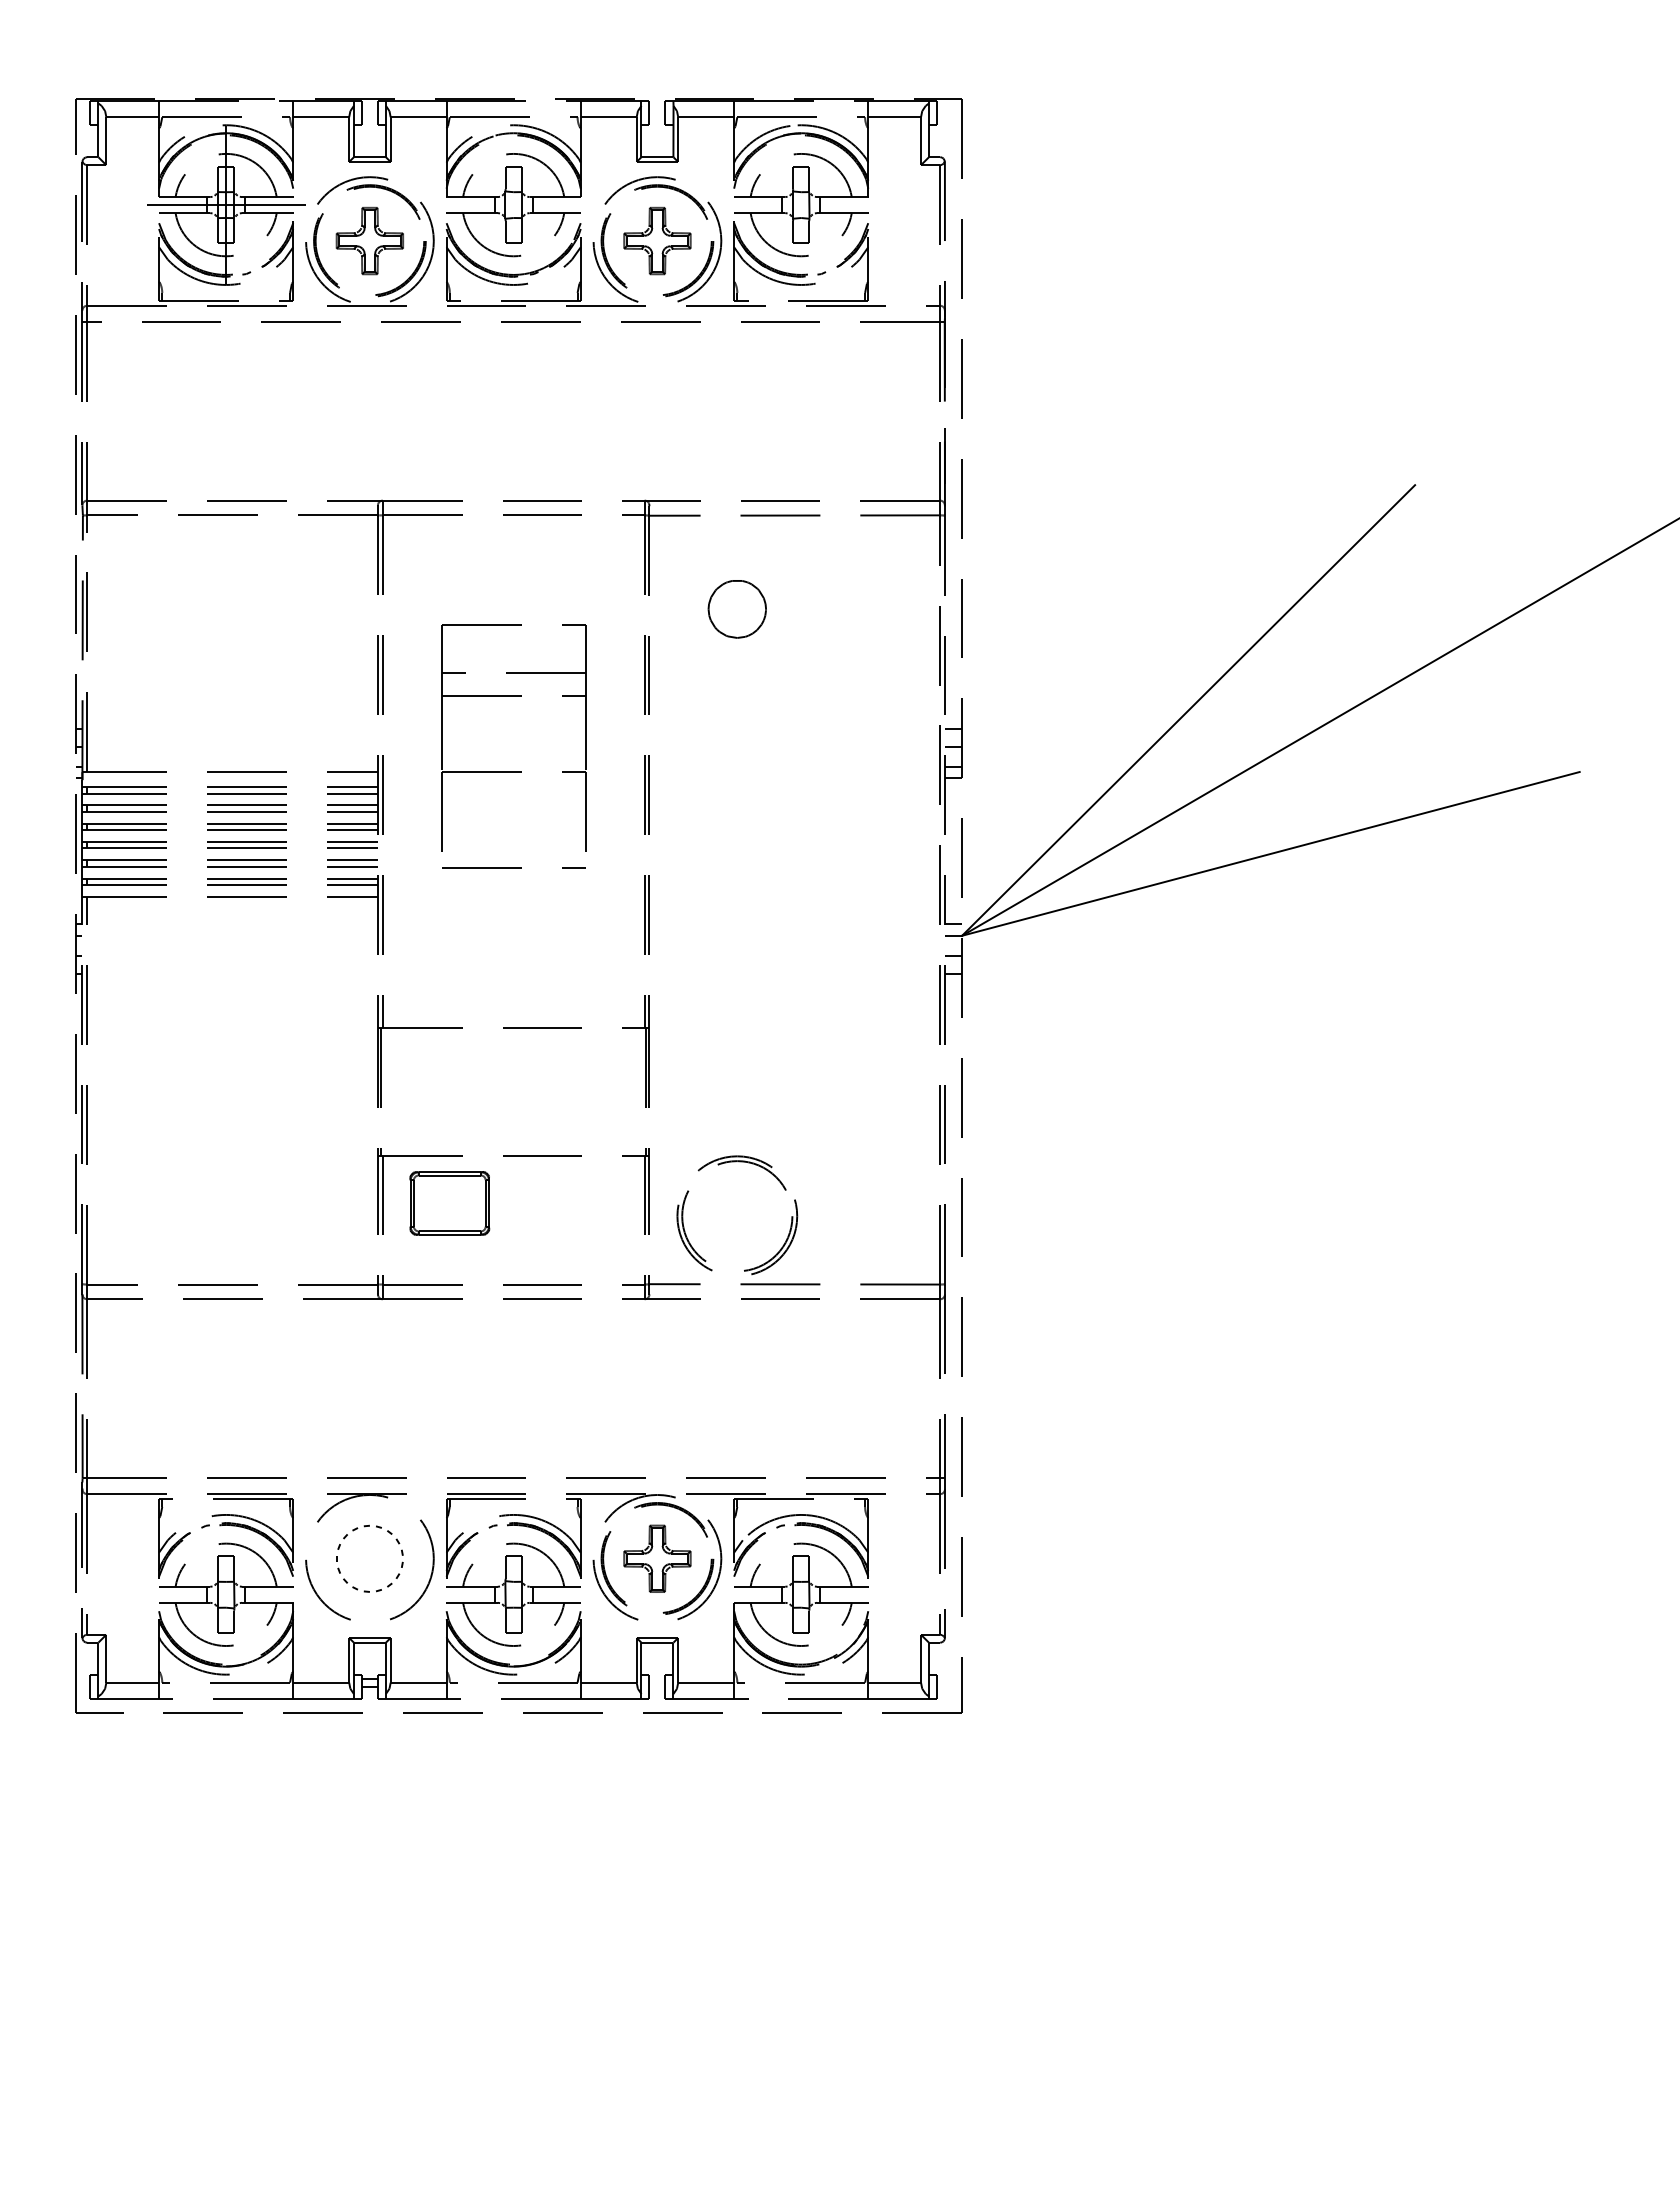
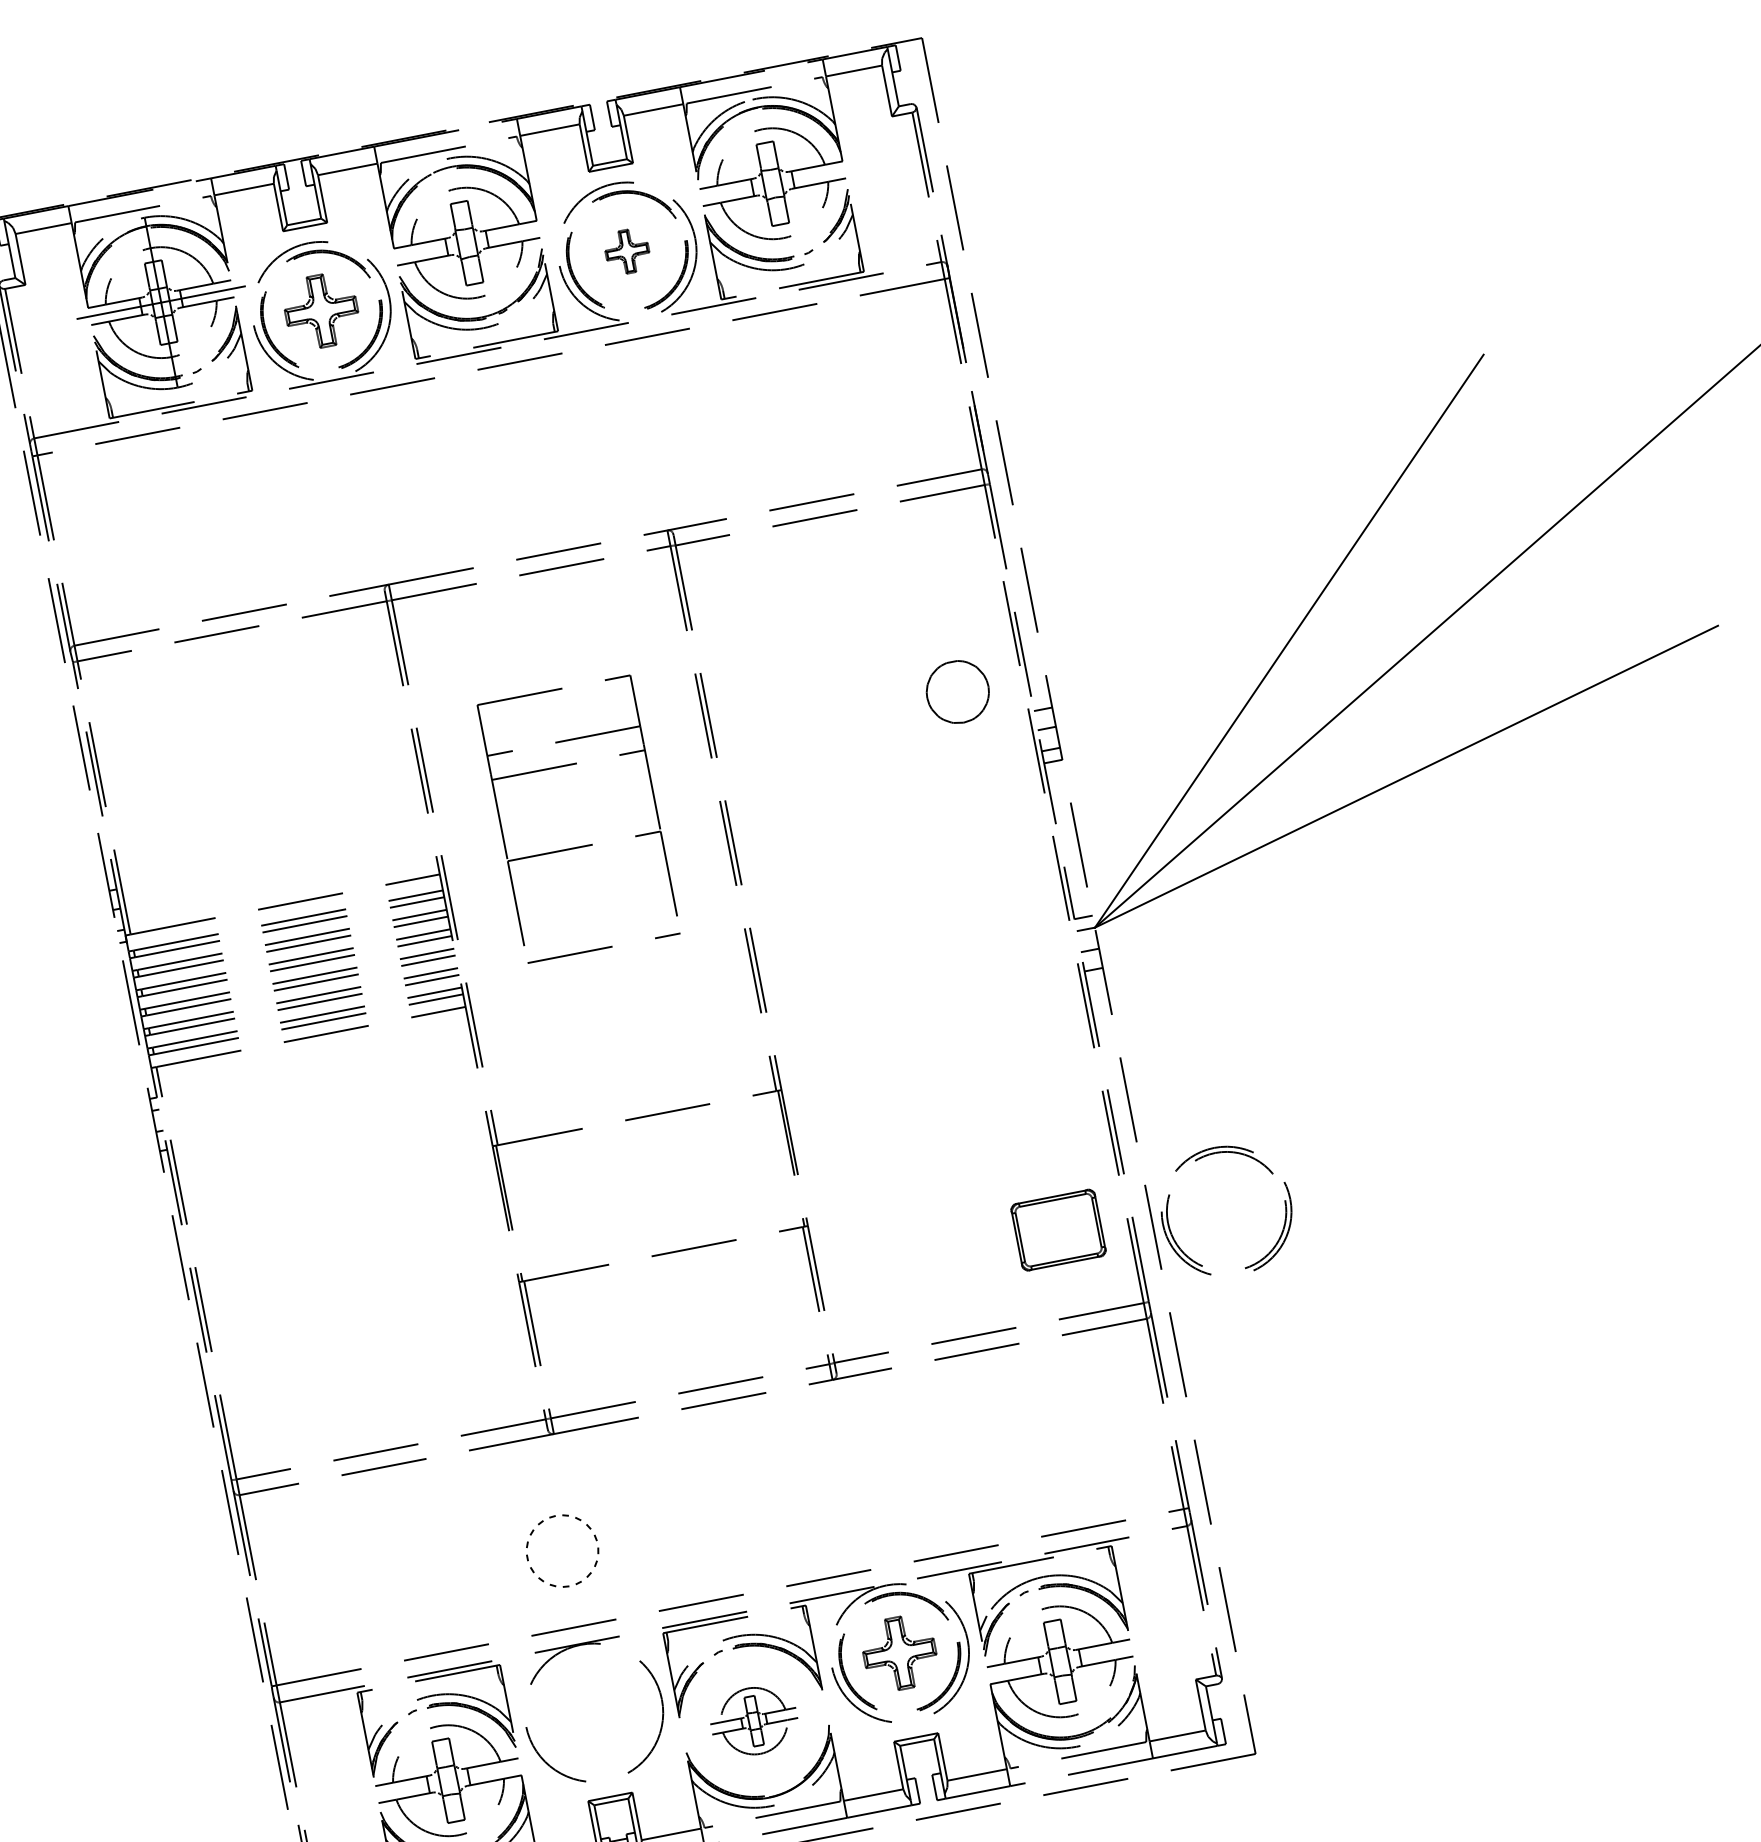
part: (657, 240) -> (627, 251), size x0.6
part: (736, 609) -> (957, 692), moved
part: (736, 1162) -> (1214, 1154), moved
part: (449, 1203) -> (1058, 1230), moved
part: (346, 1537) -> (533, 1533), moved
part: (513, 1594) -> (754, 1721), size x0.6

